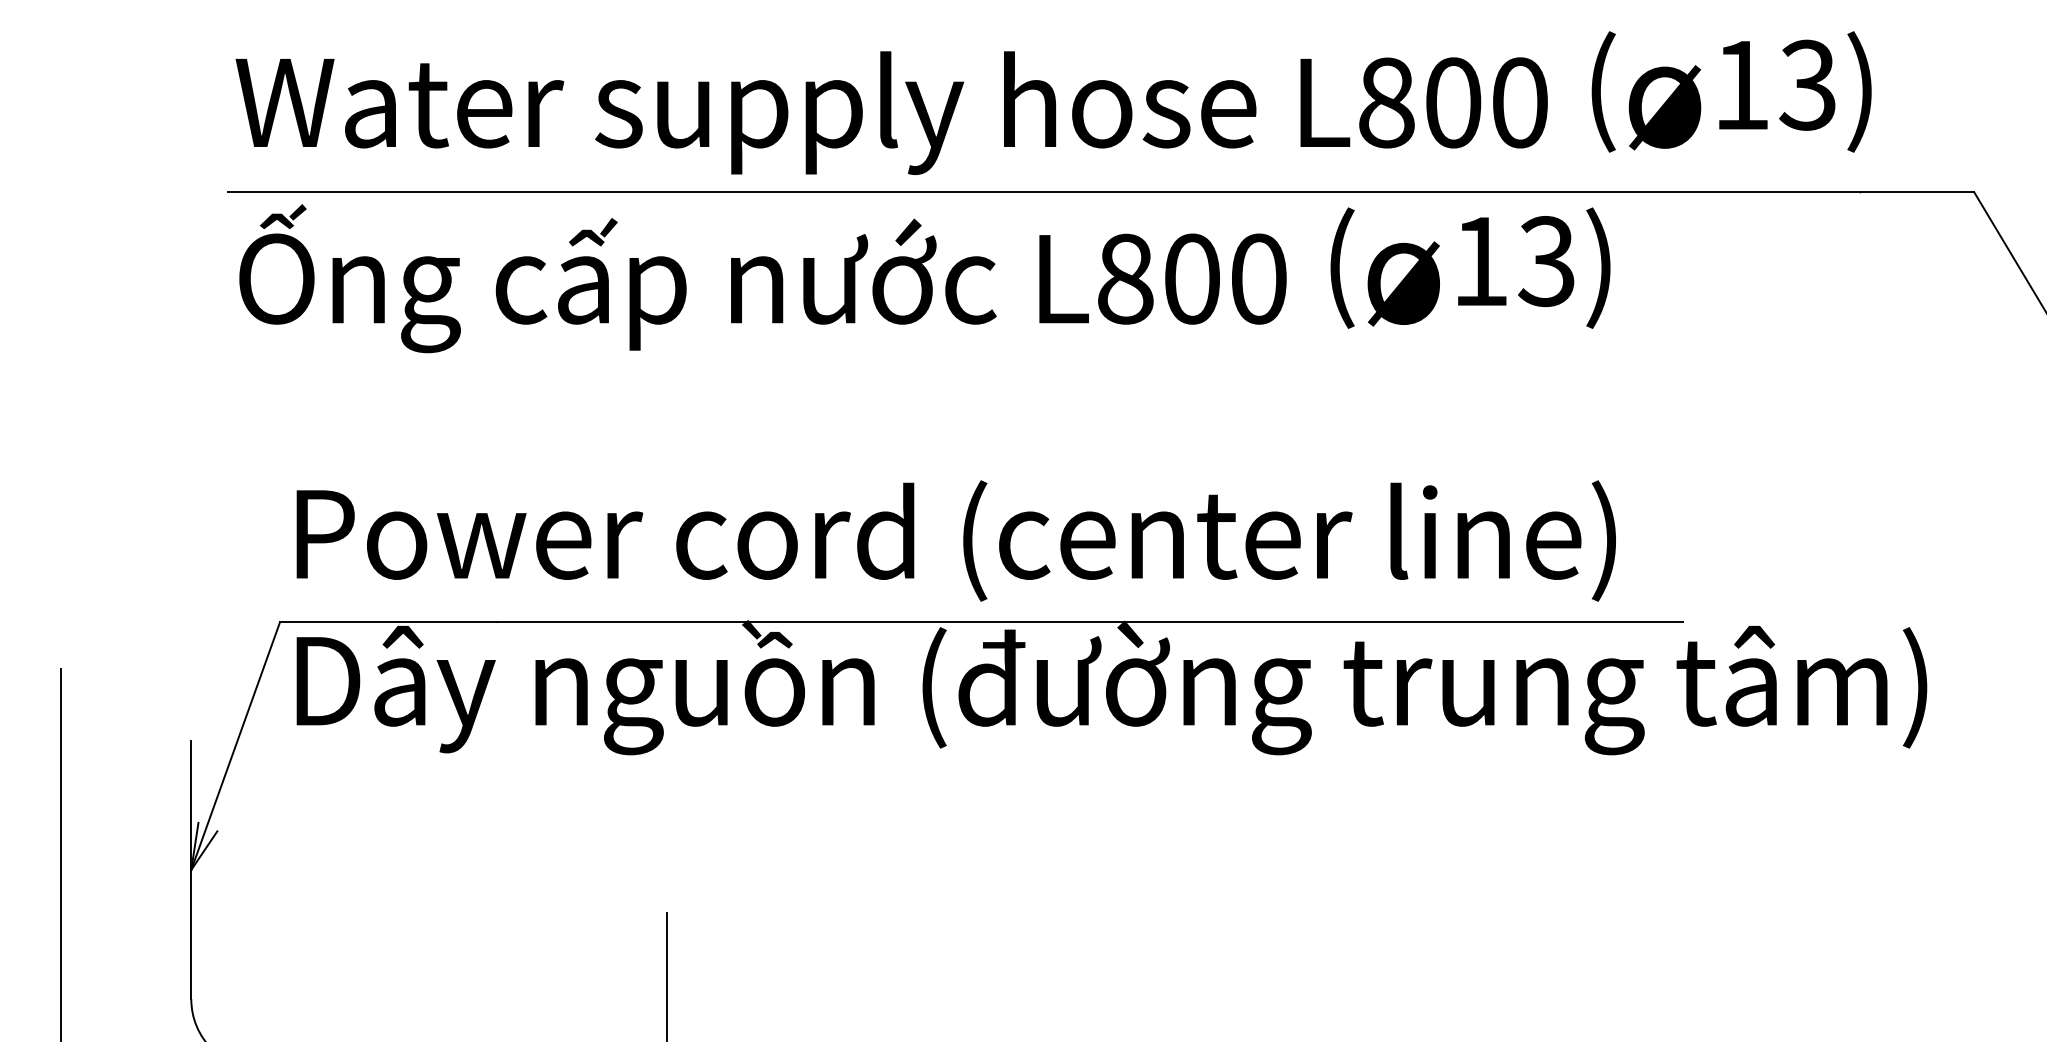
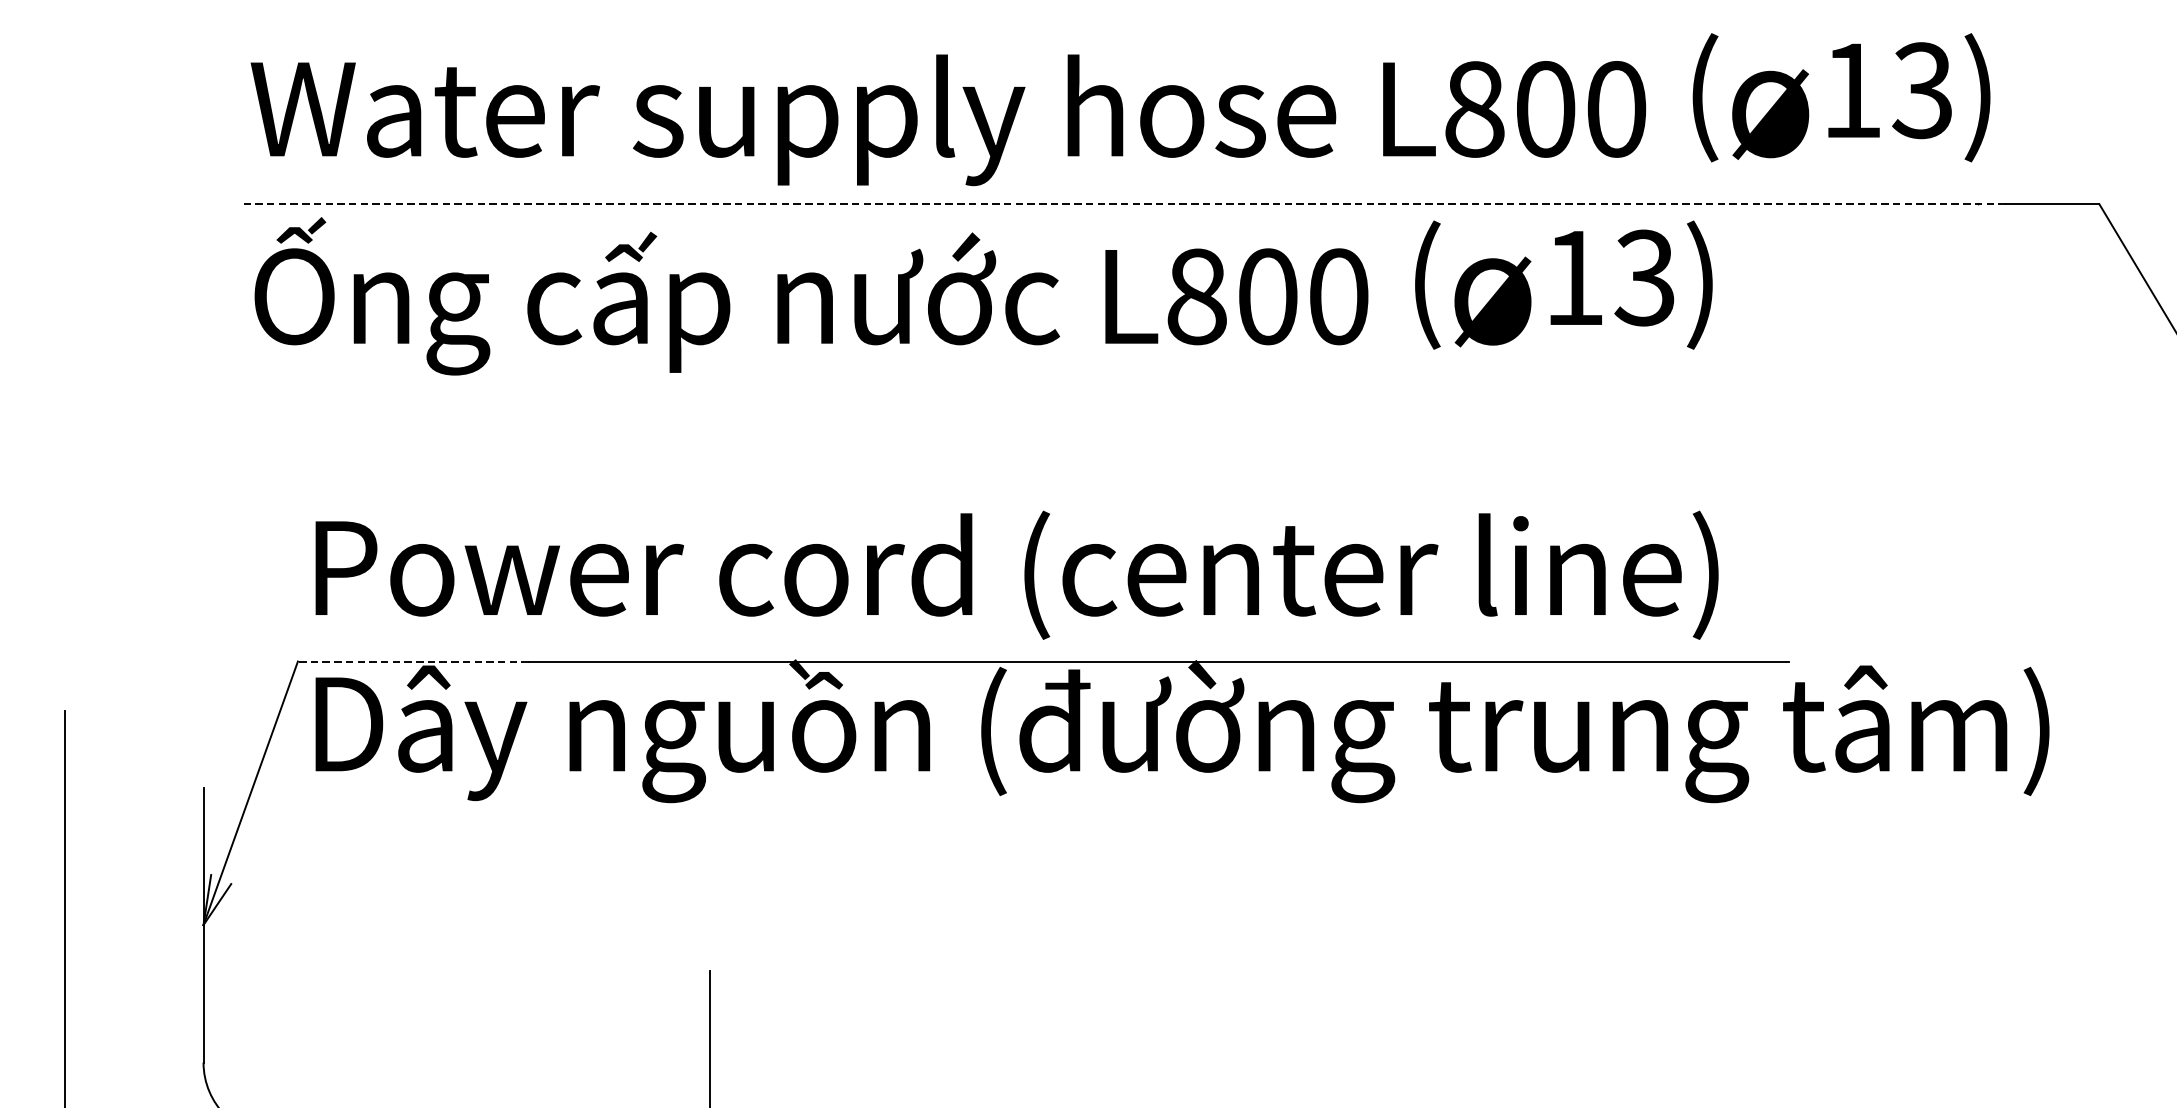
line: (1056, 192) -> (1123, 204), solid -> dashed
line: (388, 622) -> (413, 661), solid -> dashed

